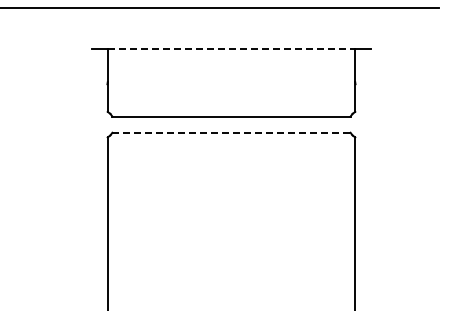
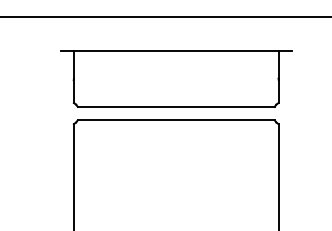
line: (231, 48) -> (176, 50), dashed -> solid
line: (231, 132) -> (176, 120), dashed -> solid

